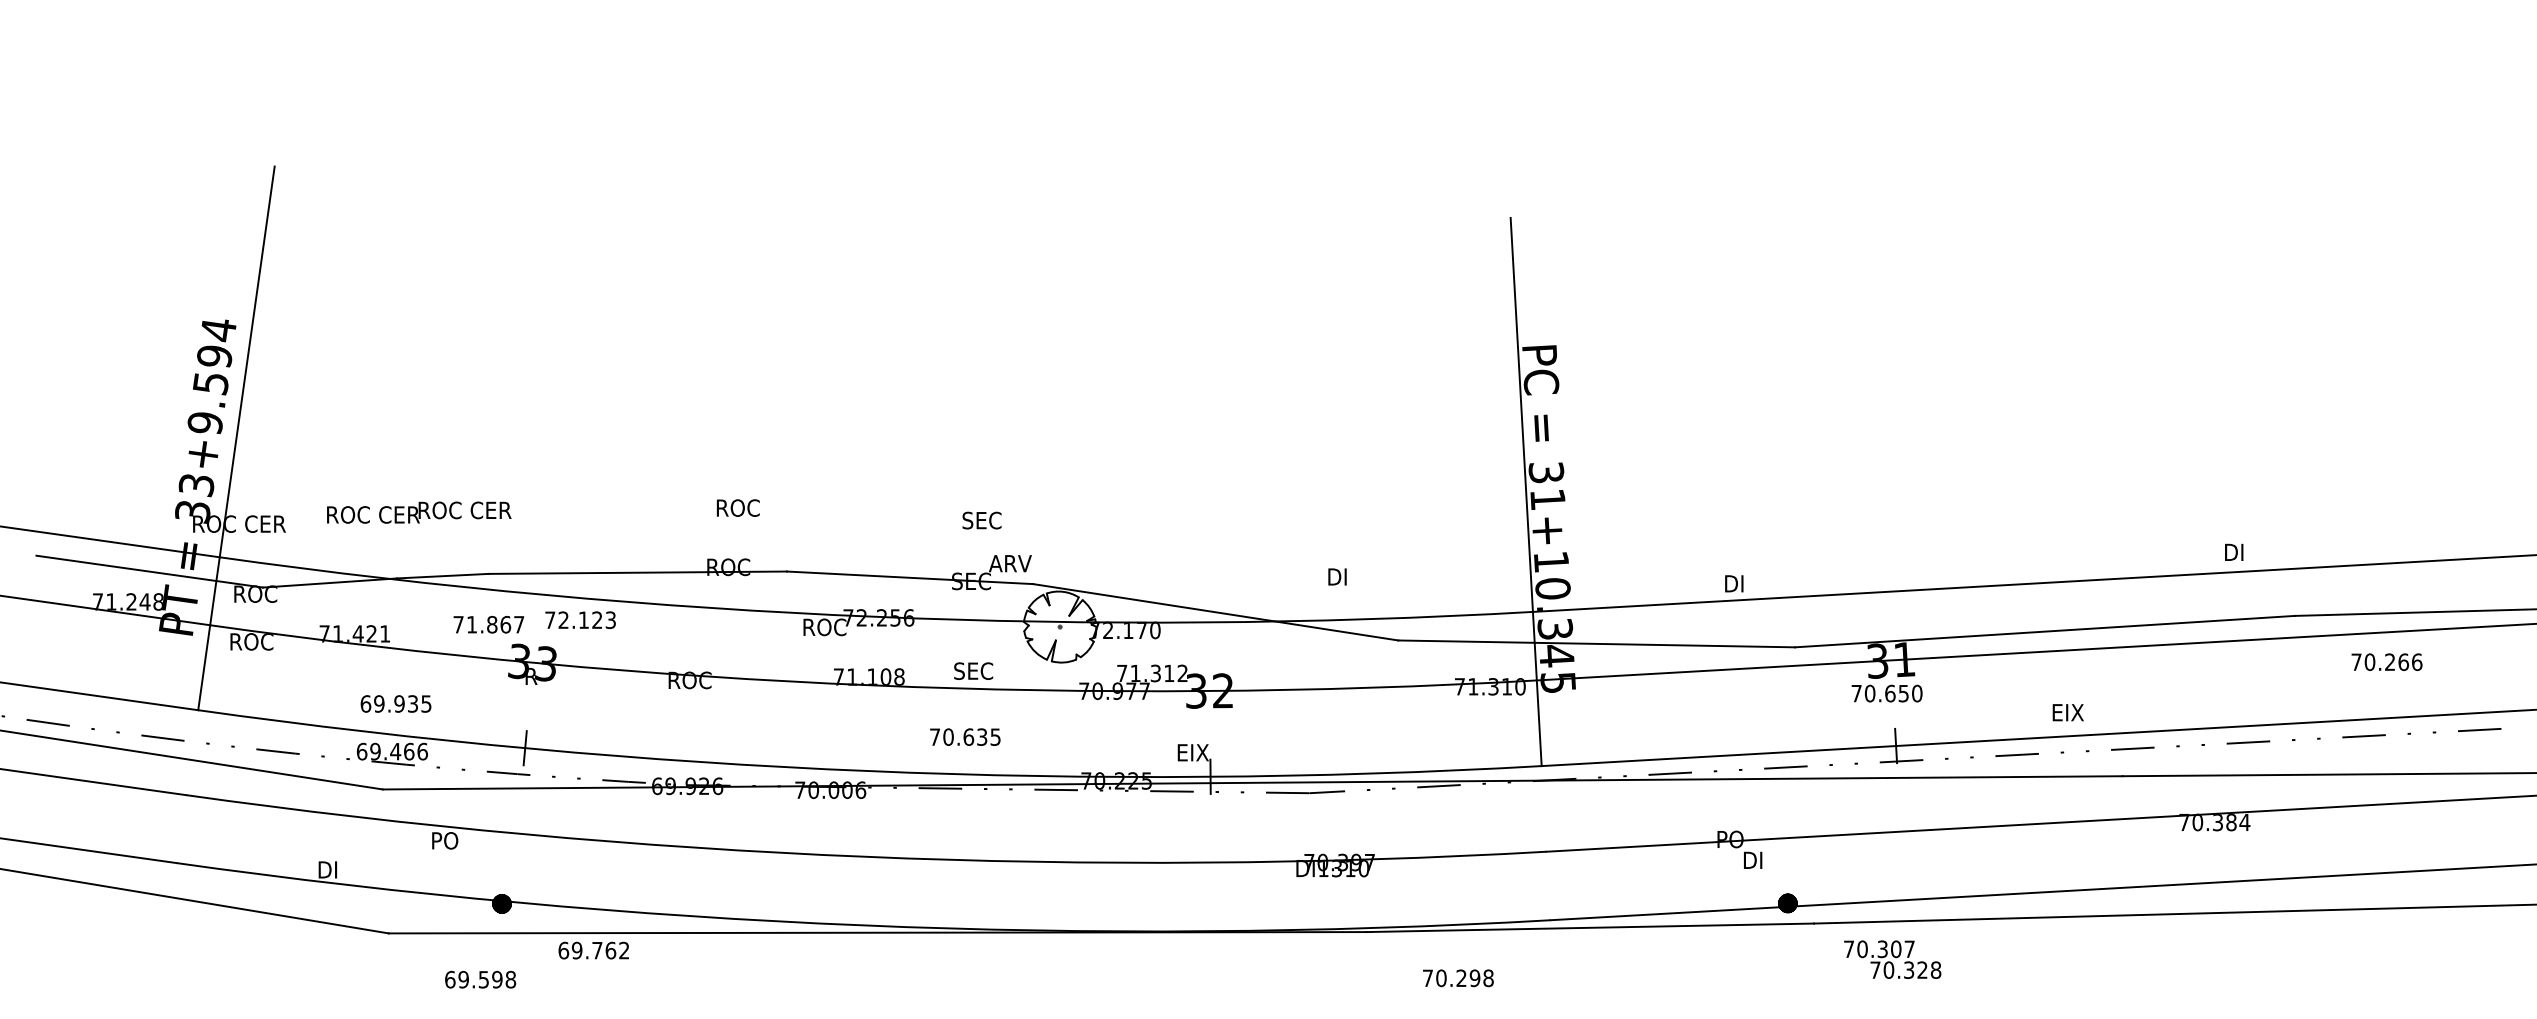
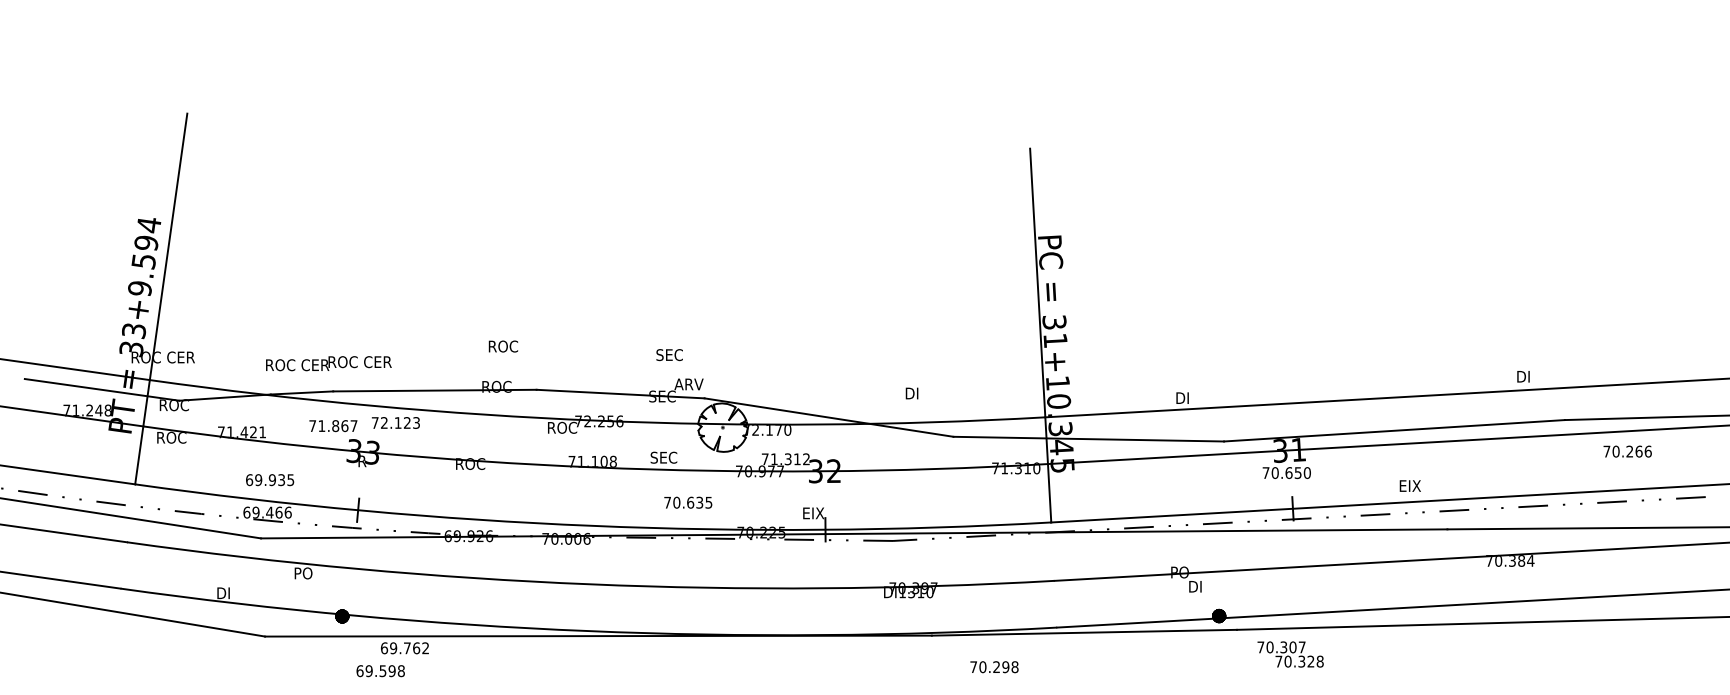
text: (418, 512) -> (328, 363), moved
text: (965, 736) -> (688, 502), moved
text: (480, 980) -> (380, 671), moved

